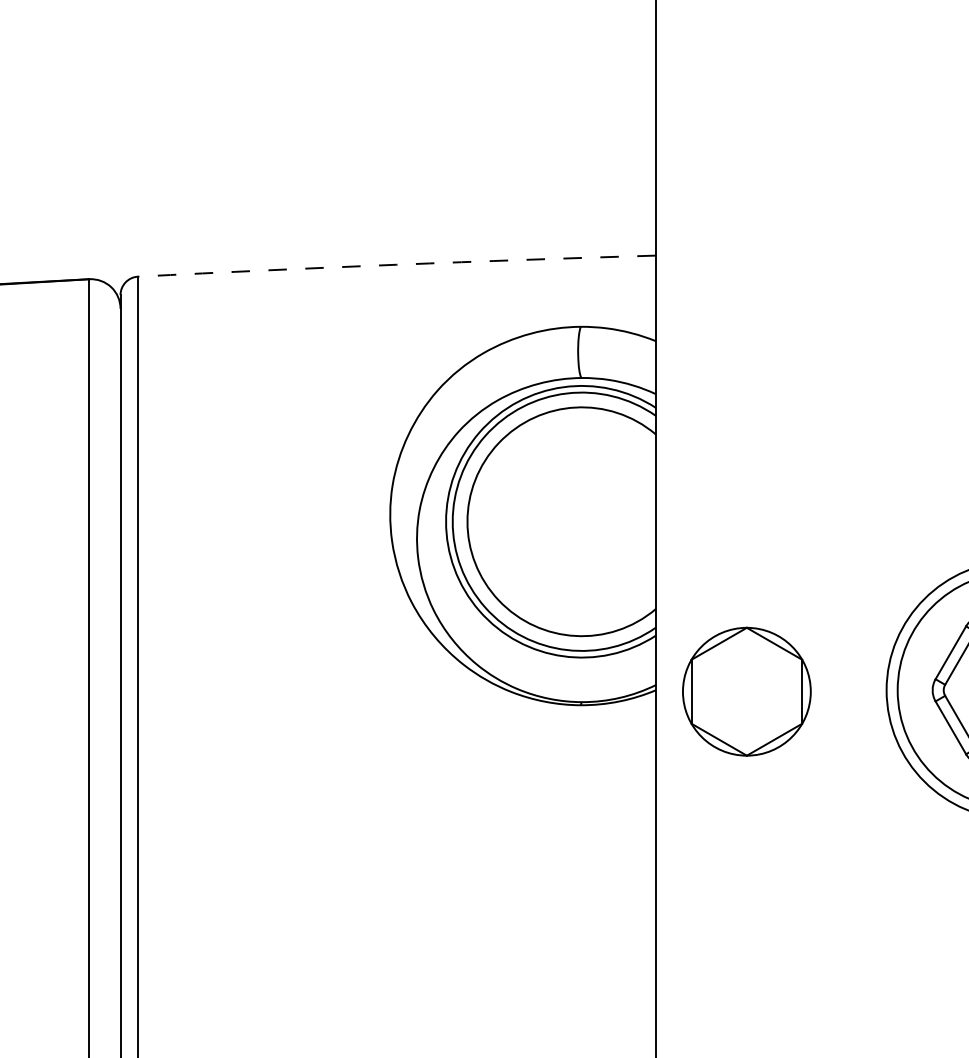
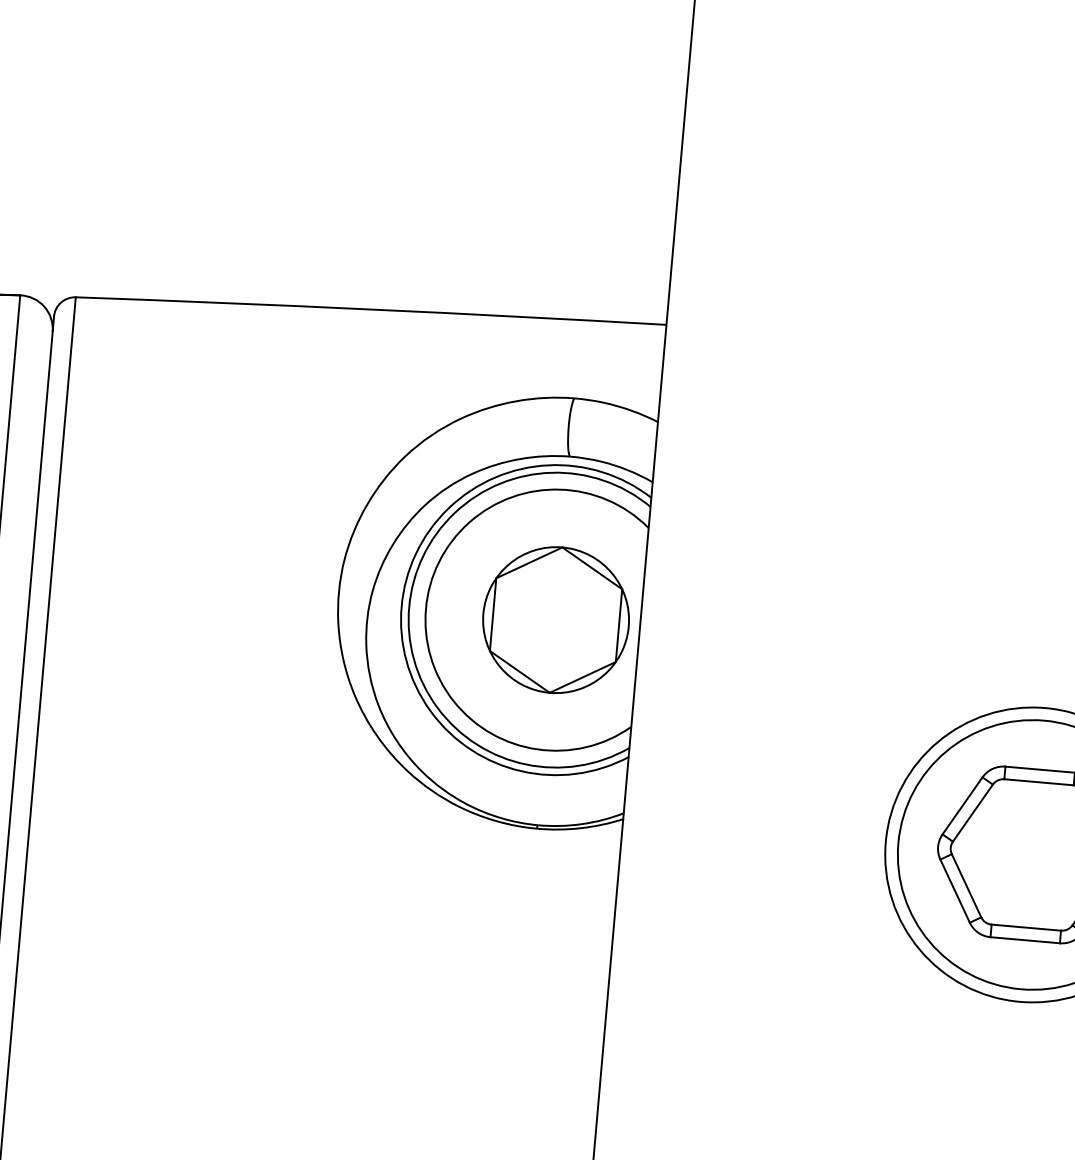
arc: (396, 264) -> (370, 309), dashed -> solid
part: (746, 691) -> (555, 619), moved

